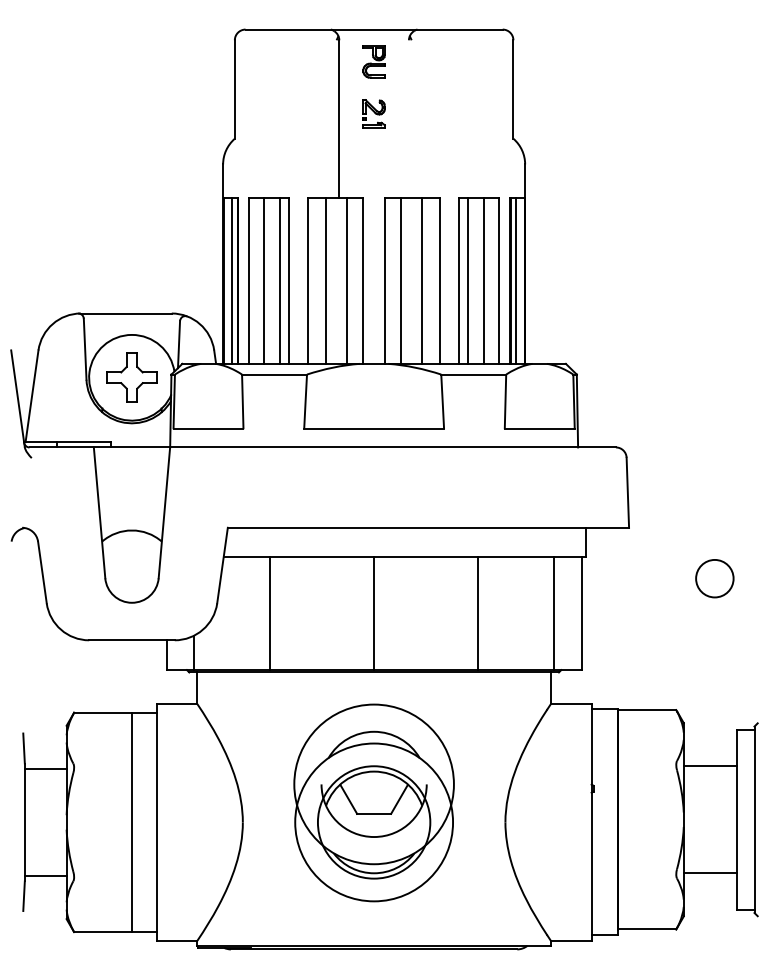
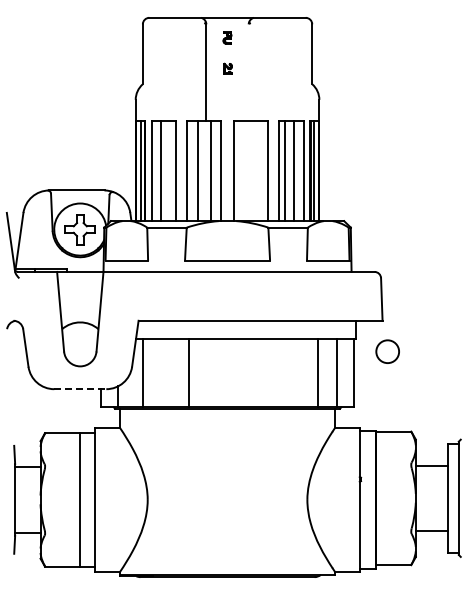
part: (374, 61) -> (227, 37), size x0.6
part: (374, 112) -> (227, 68), size x0.6
line: (280, 280) -> (170, 170), removed
line: (400, 280) -> (243, 170), removed
line: (421, 280) -> (256, 170), removed
circle: (714, 578) -> (387, 351), moved
line: (270, 612) -> (143, 372), moved
line: (374, 612) -> (188, 372), moved
line: (477, 612) -> (317, 372), moved
line: (132, 640) -> (80, 389), solid -> dashed
part: (374, 801) -> (227, 487), removed

